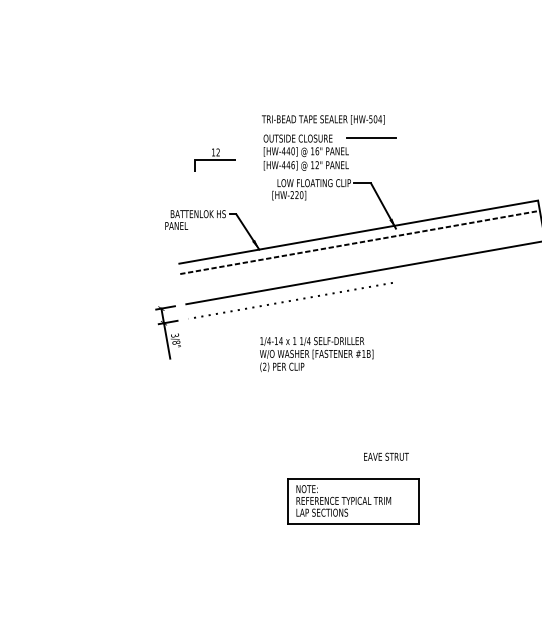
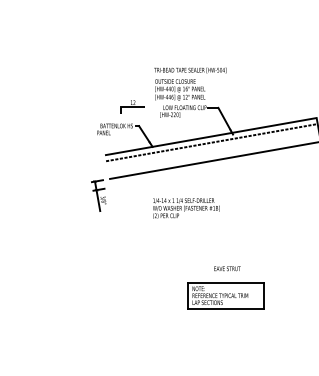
line: (371, 138) -> (218, 81), removed
part: (214, 158) -> (132, 106), moved
line: (291, 299) -> (171, 176), removed
part: (352, 500) -> (225, 295), moved

